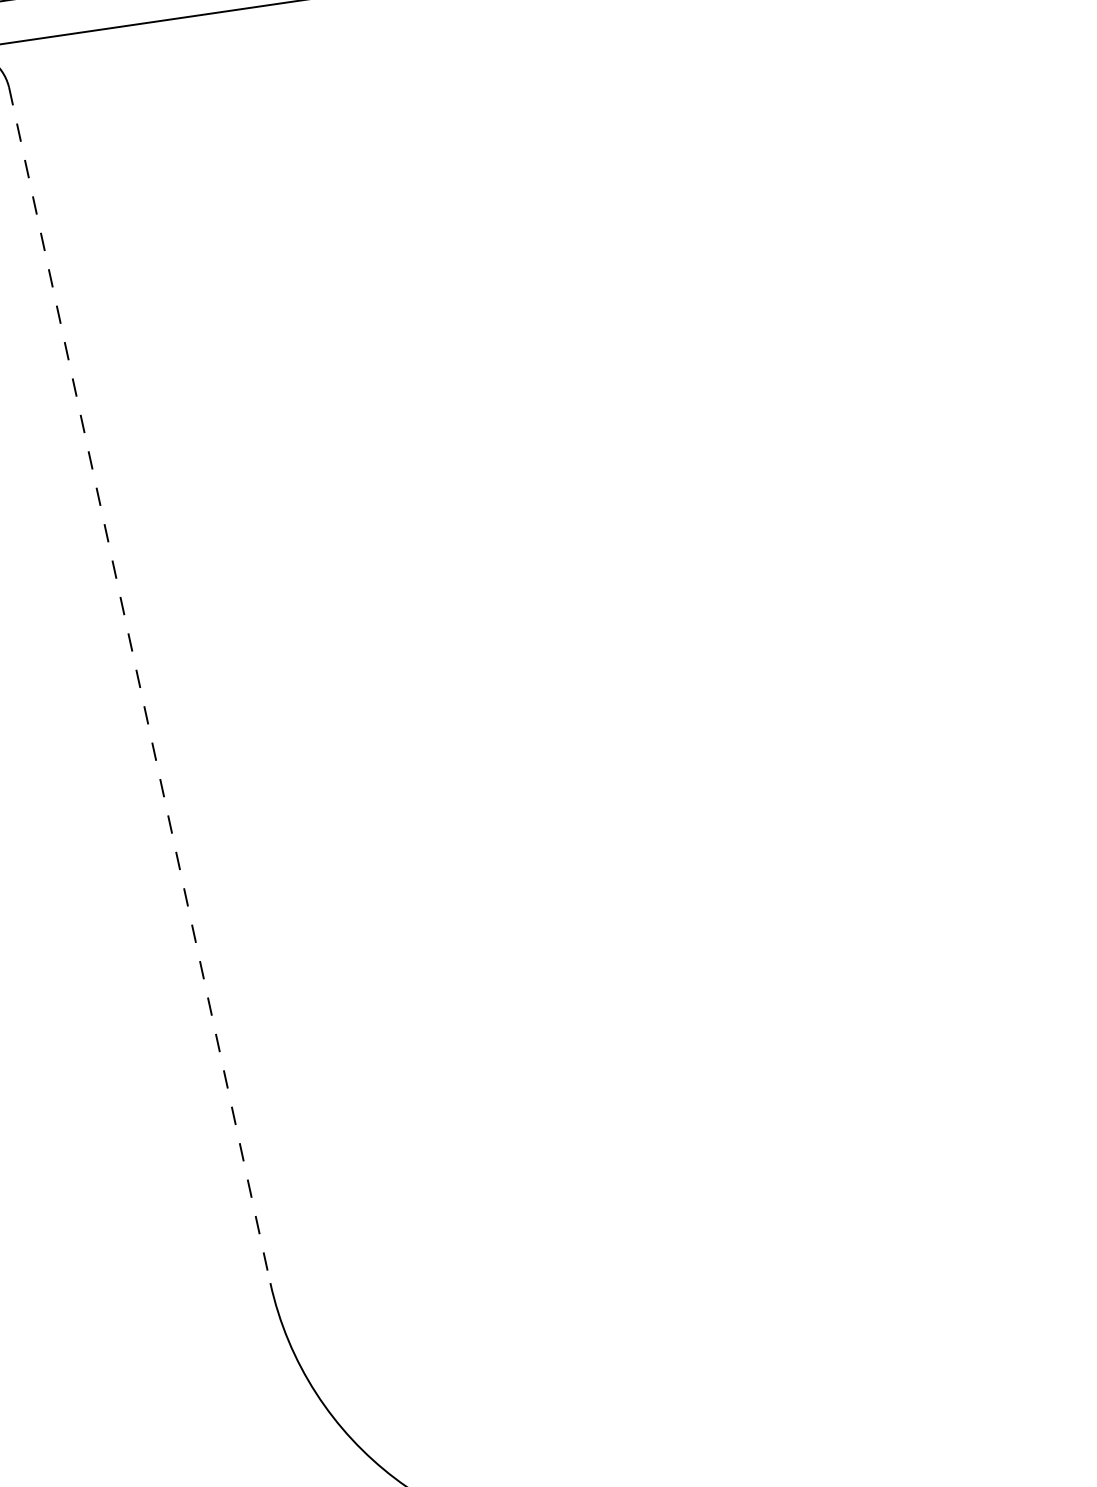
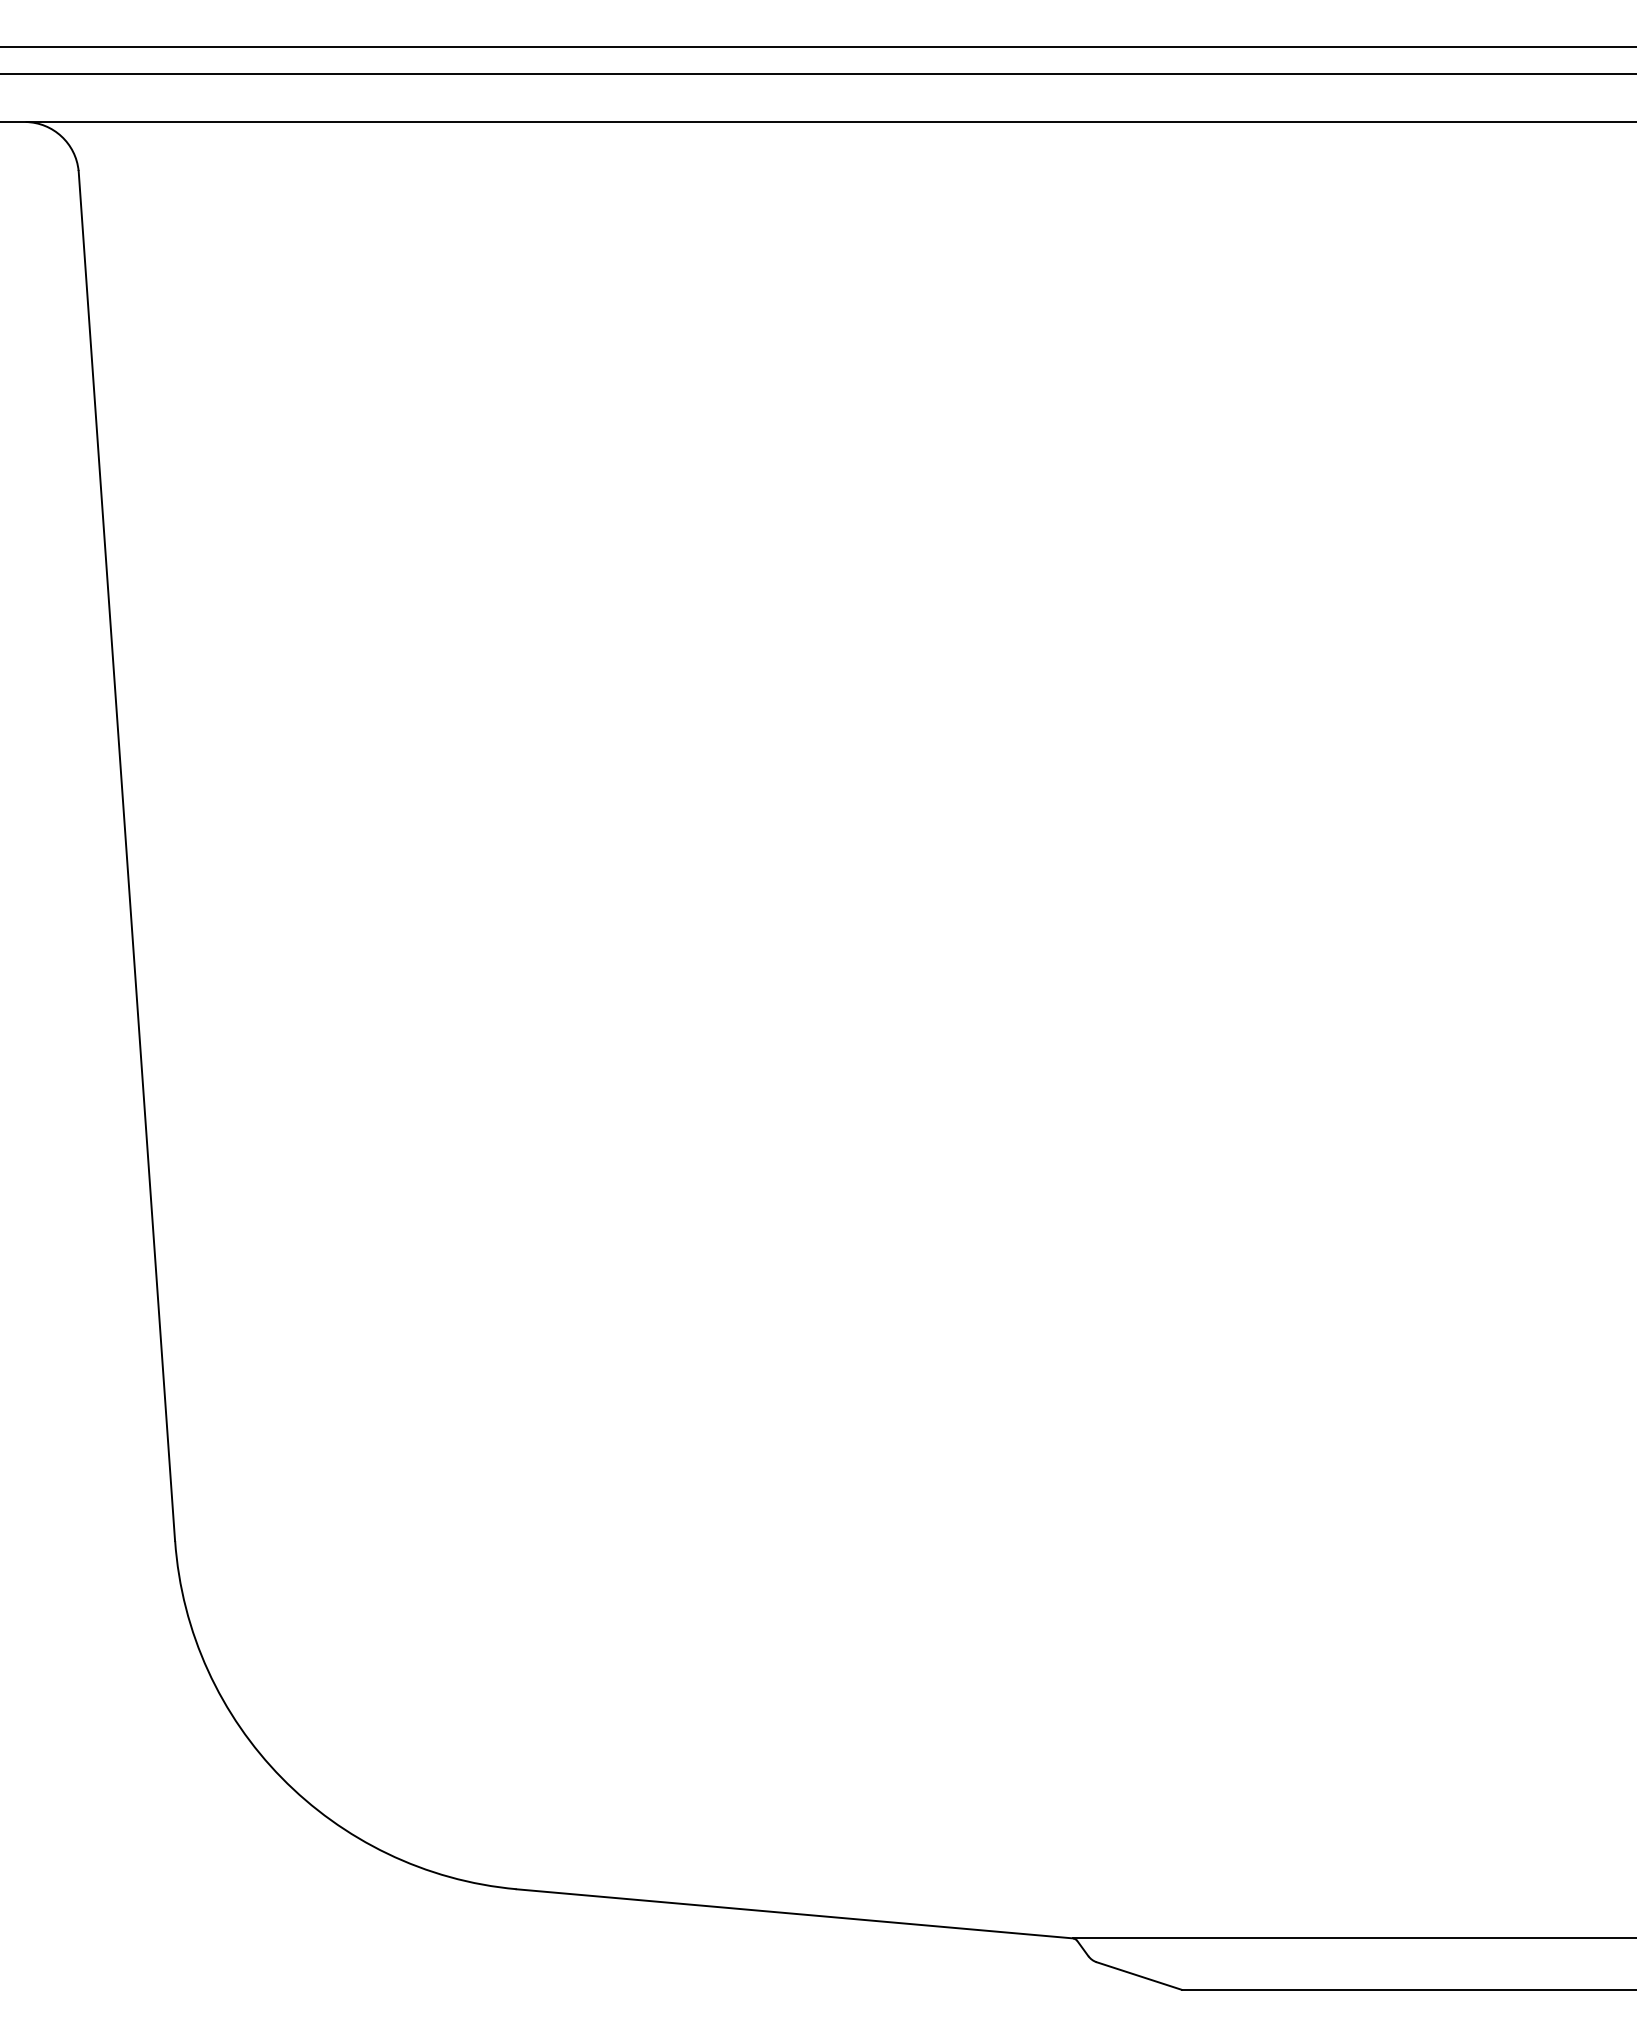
line: (139, 684) -> (126, 855), dashed -> solid

